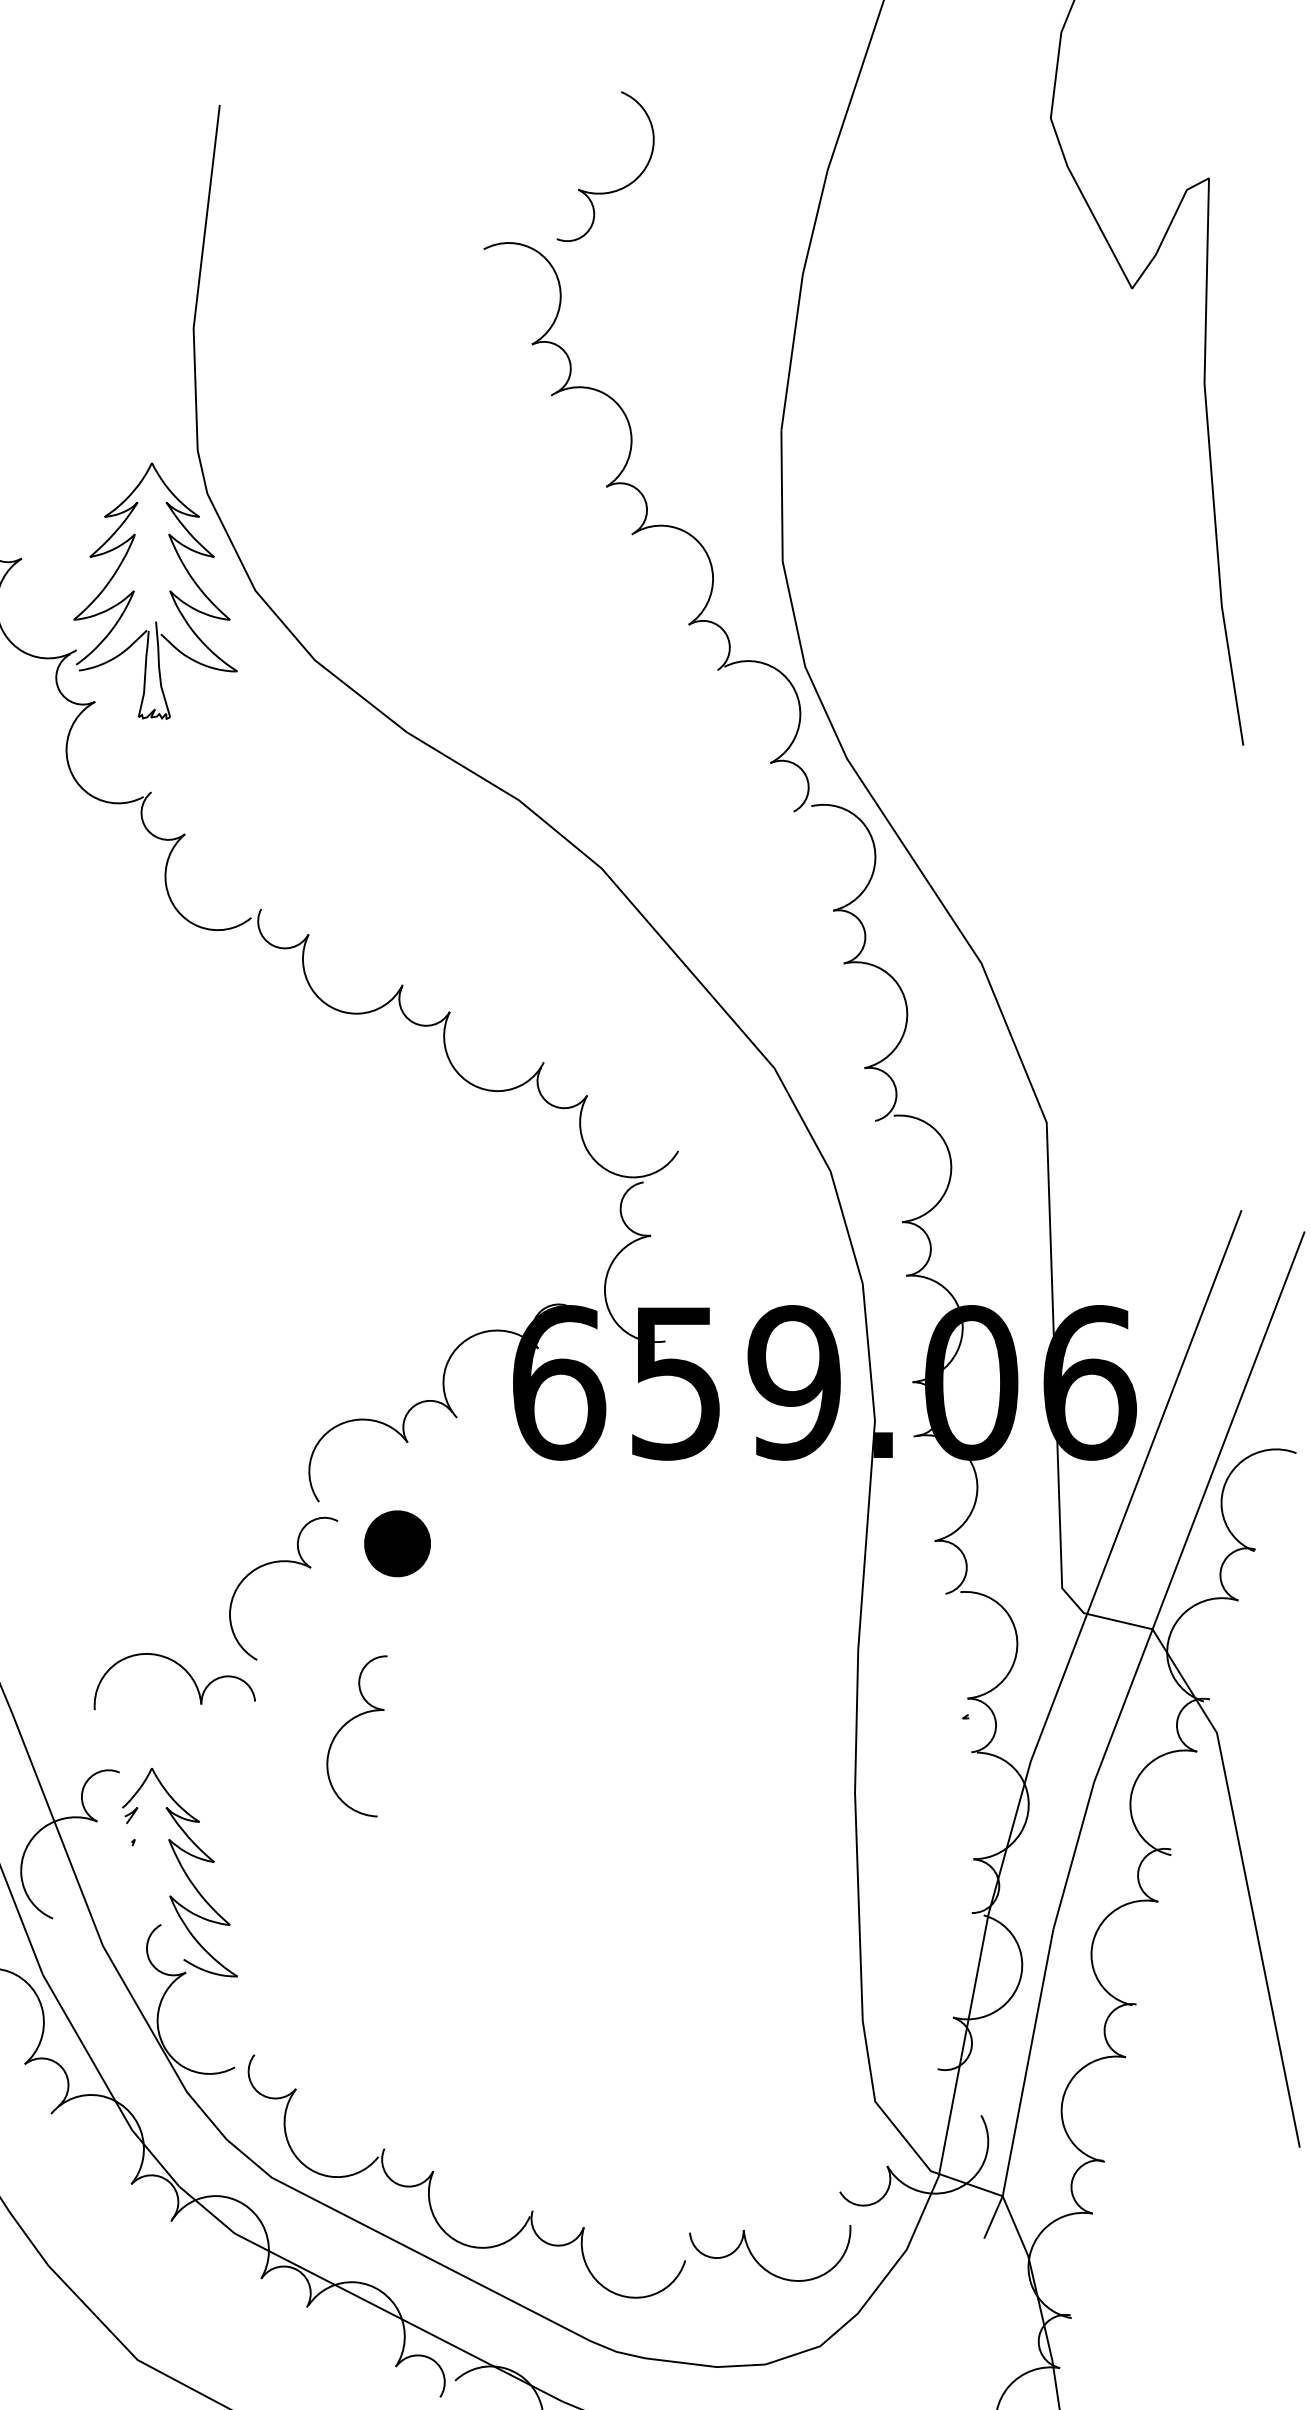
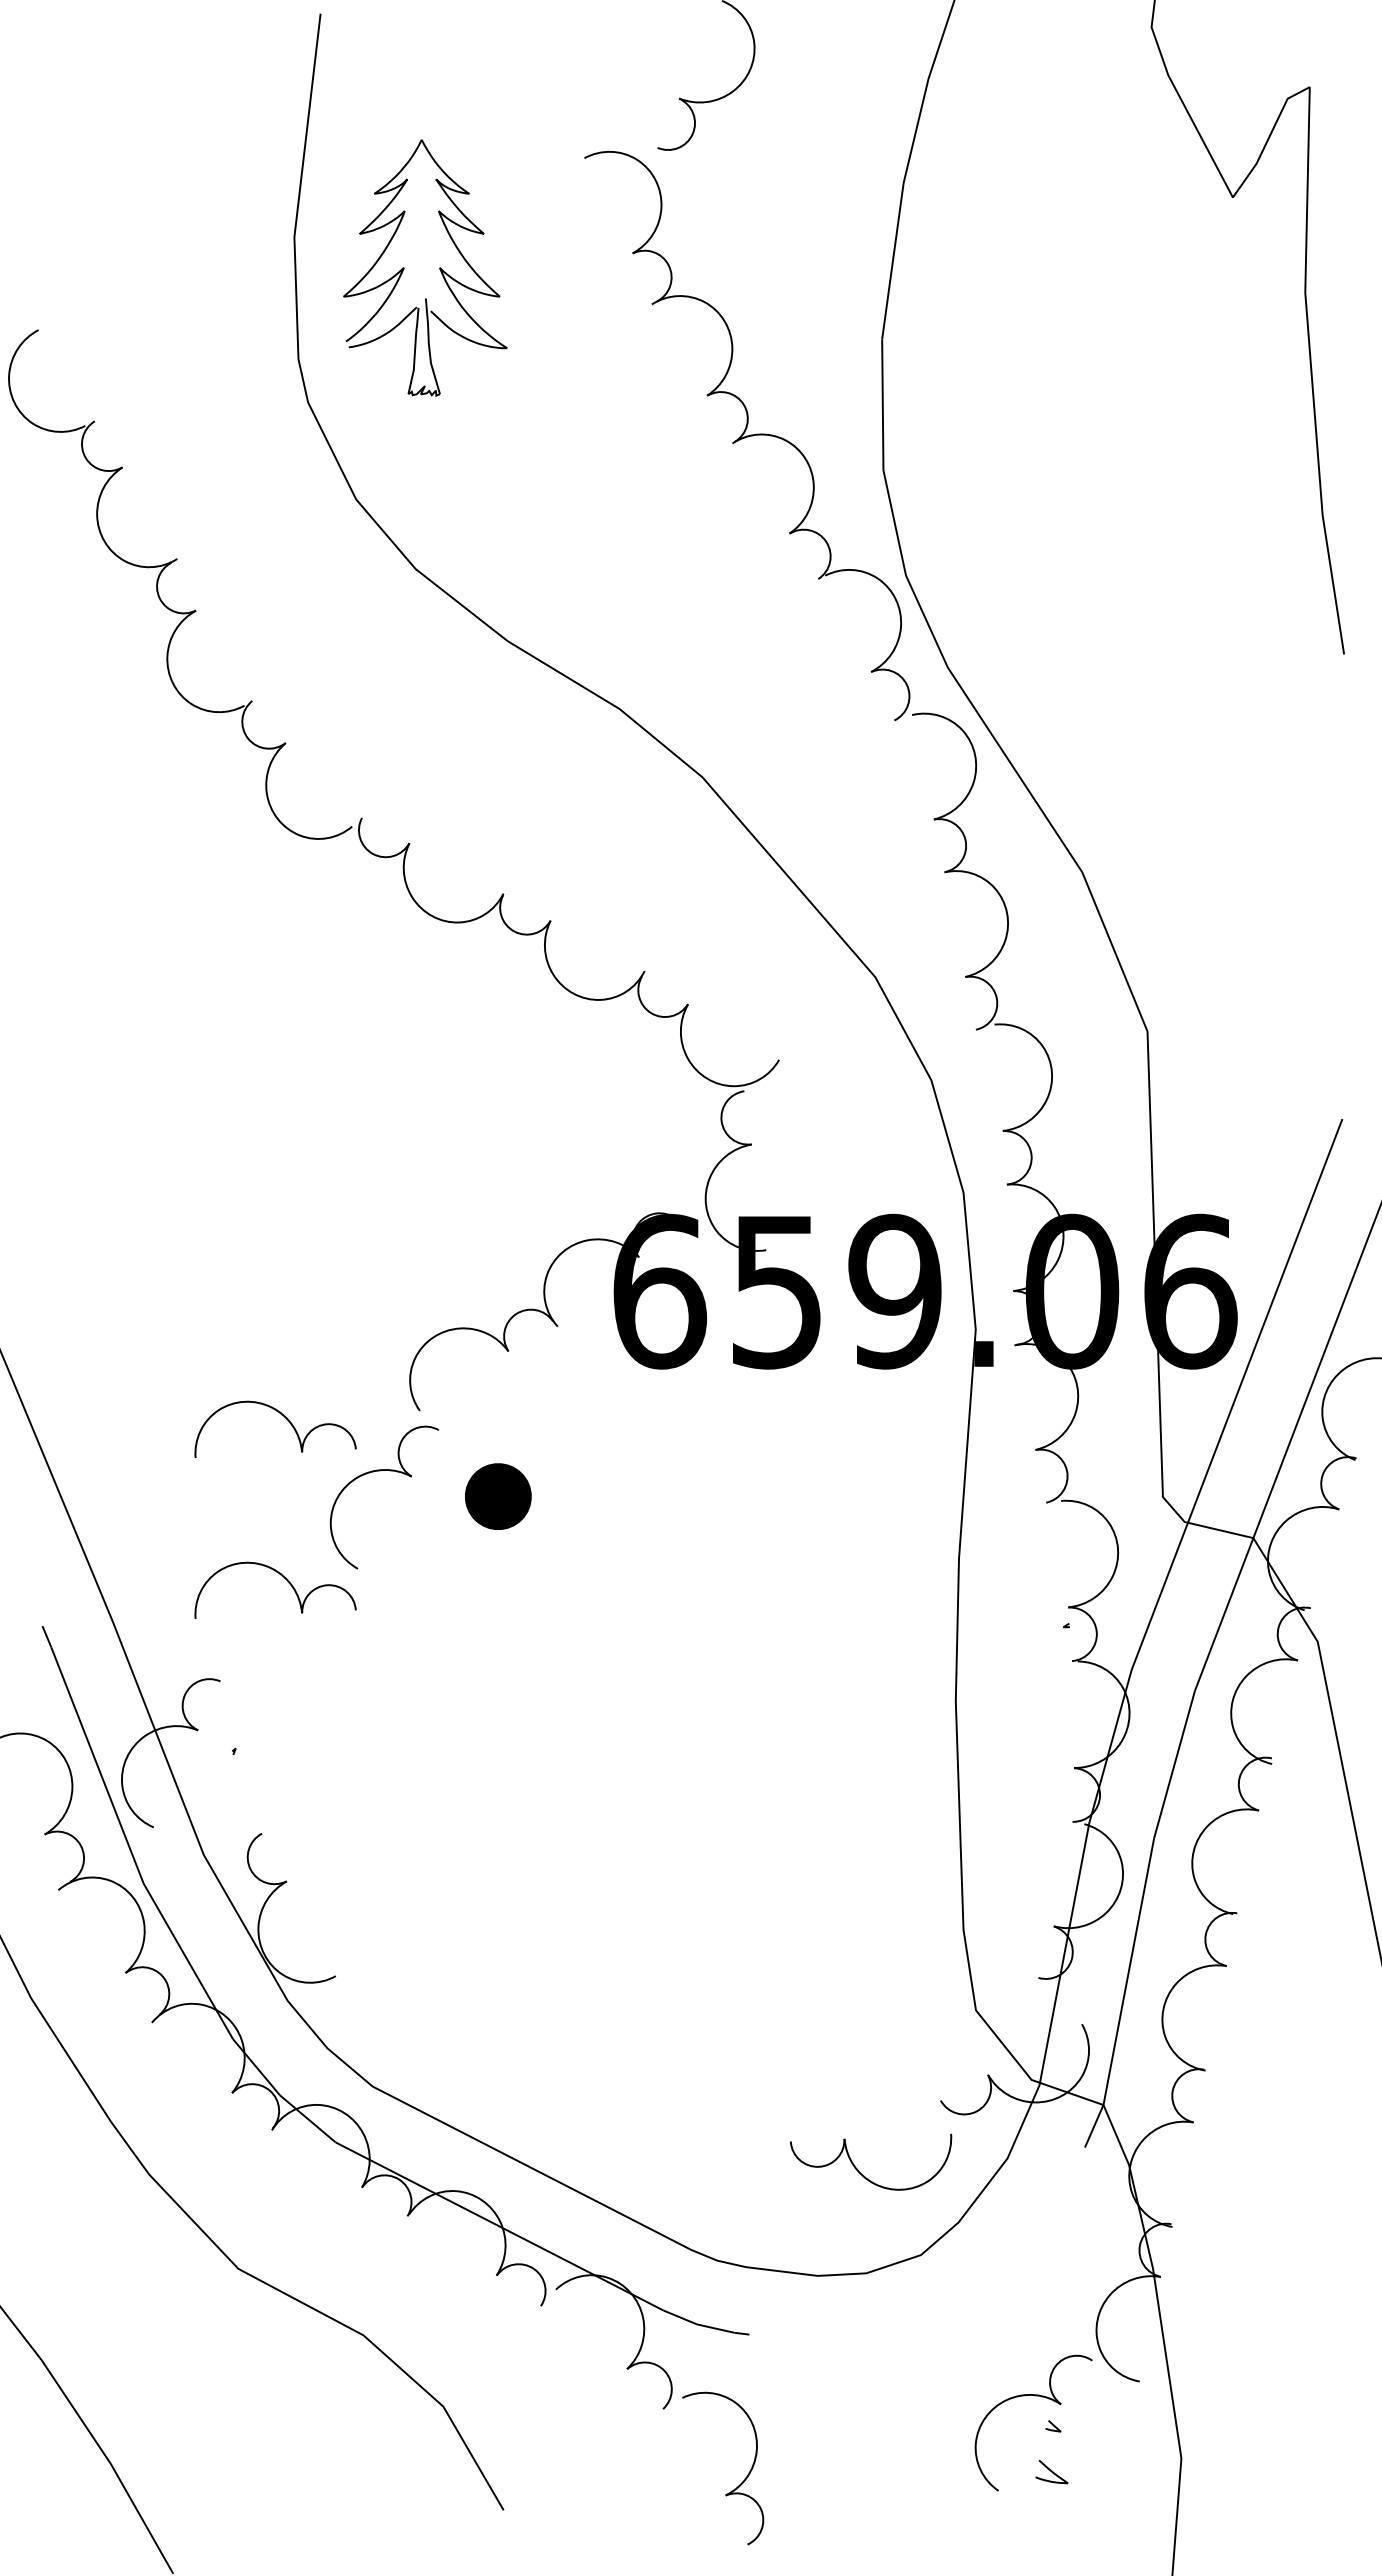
part: (169, 590) -> (439, 267), moved
part: (184, 1509) -> (285, 1418), added
part: (397, 1543) -> (498, 1496), moved
part: (345, 1725) -> (446, 1634), removed
part: (179, 1872) -> (280, 1781), removed
part: (433, 2173) -> (534, 2082), removed

